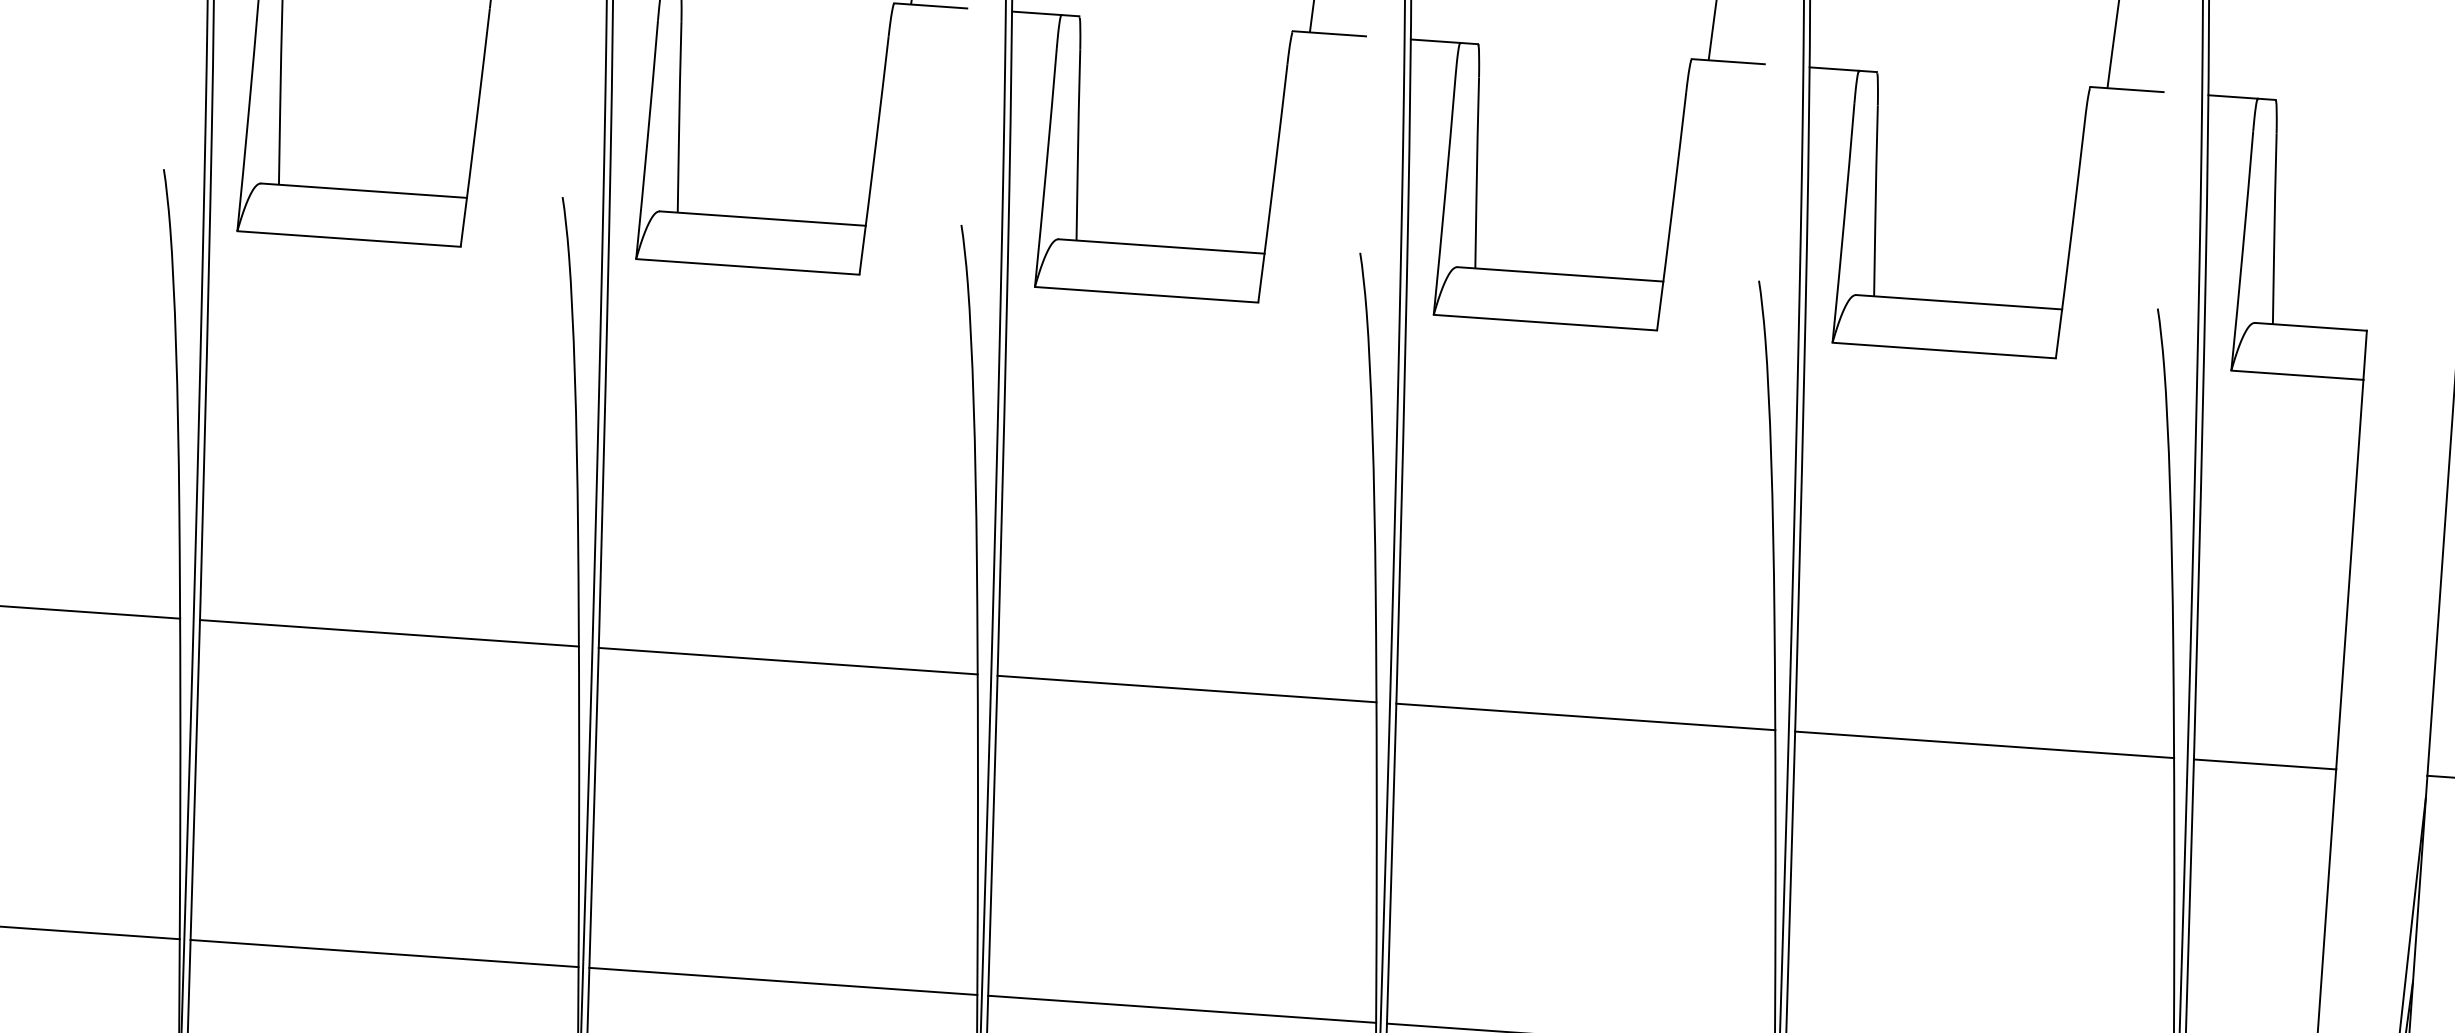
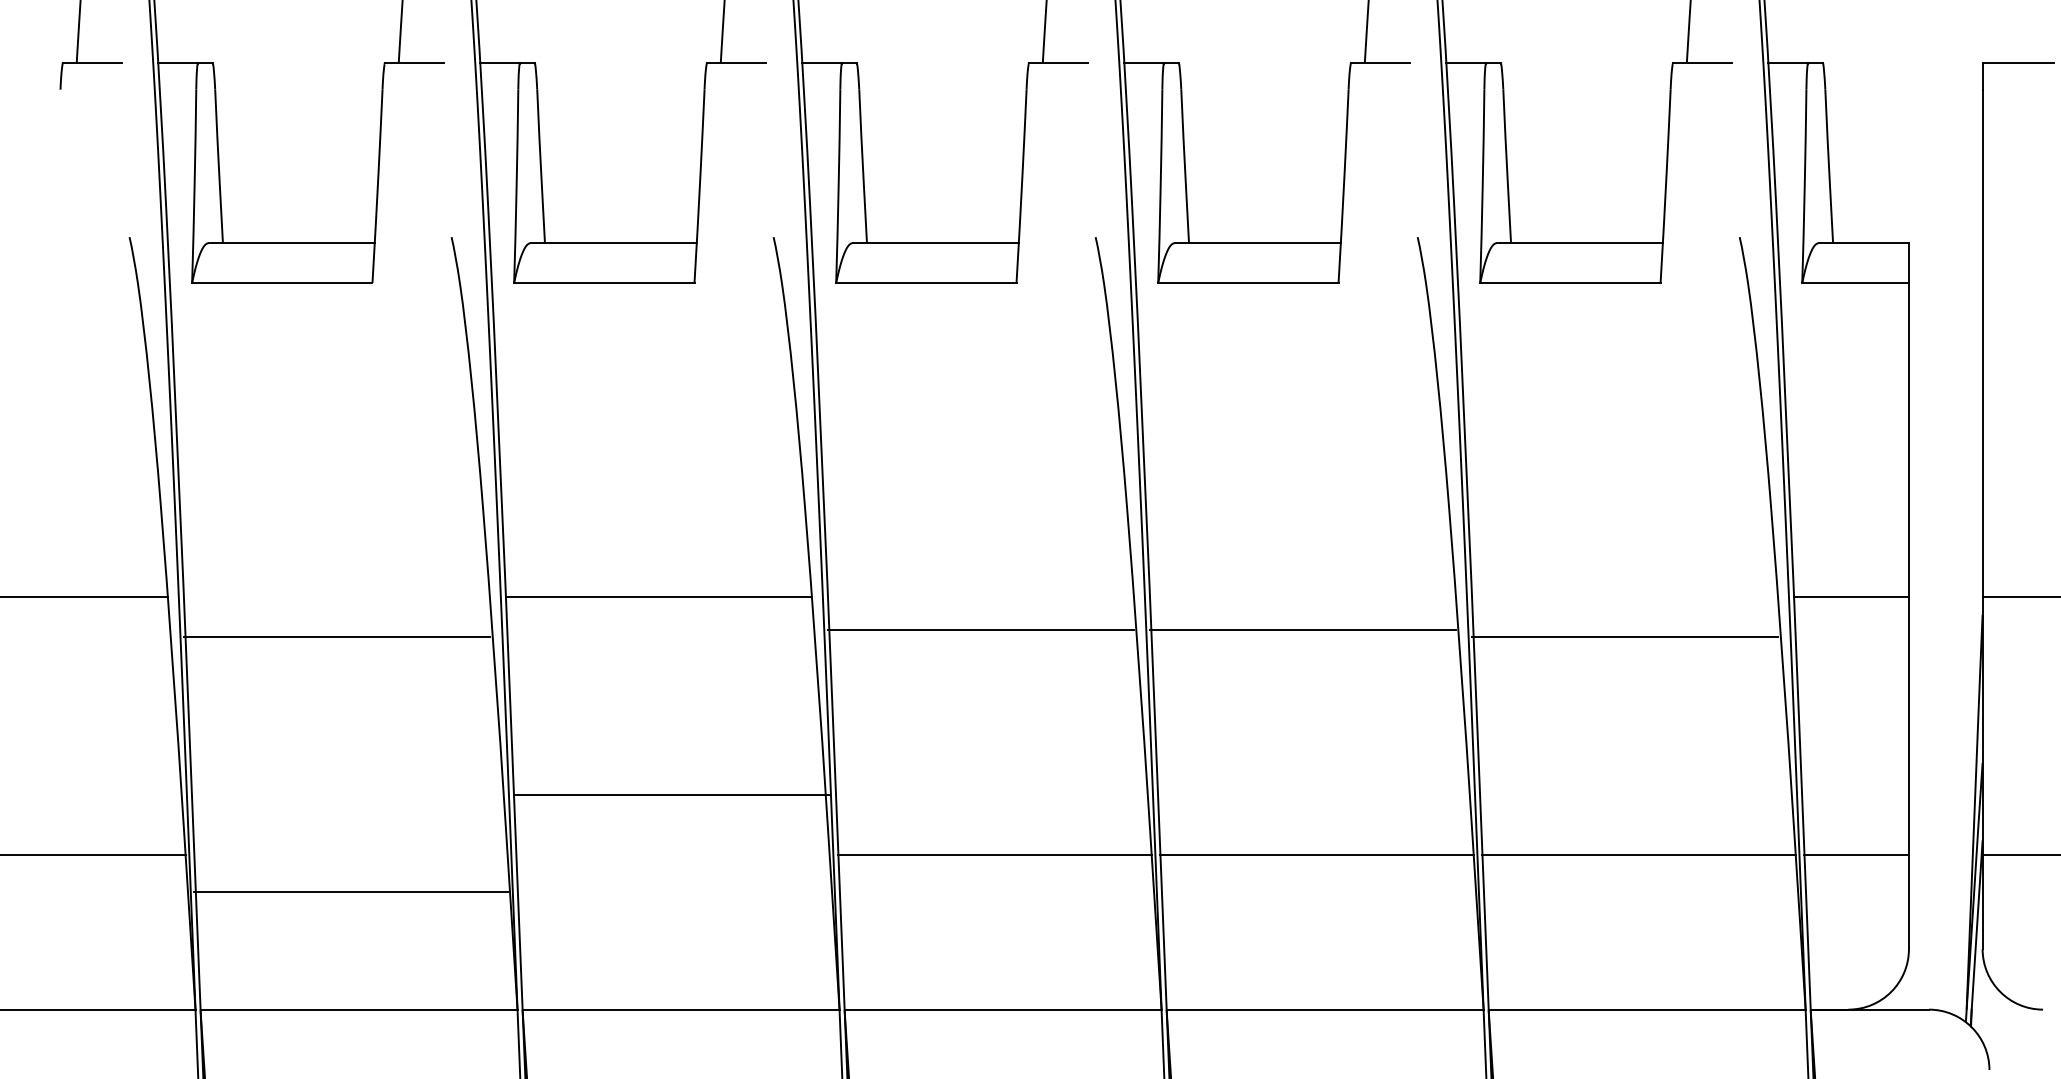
line: (388, 633) -> (336, 637), moved
line: (1186, 689) -> (980, 630), moved
line: (1585, 716) -> (1302, 630), moved
line: (1985, 744) -> (1625, 637), moved
line: (383, 954) -> (350, 892), moved
line: (782, 981) -> (672, 795), moved

